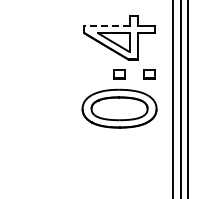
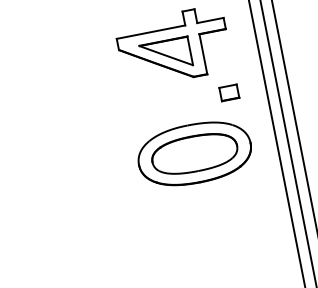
line: (106, 25) -> (150, 32), dashed -> solid
part: (119, 74) -> (184, 102), removed

